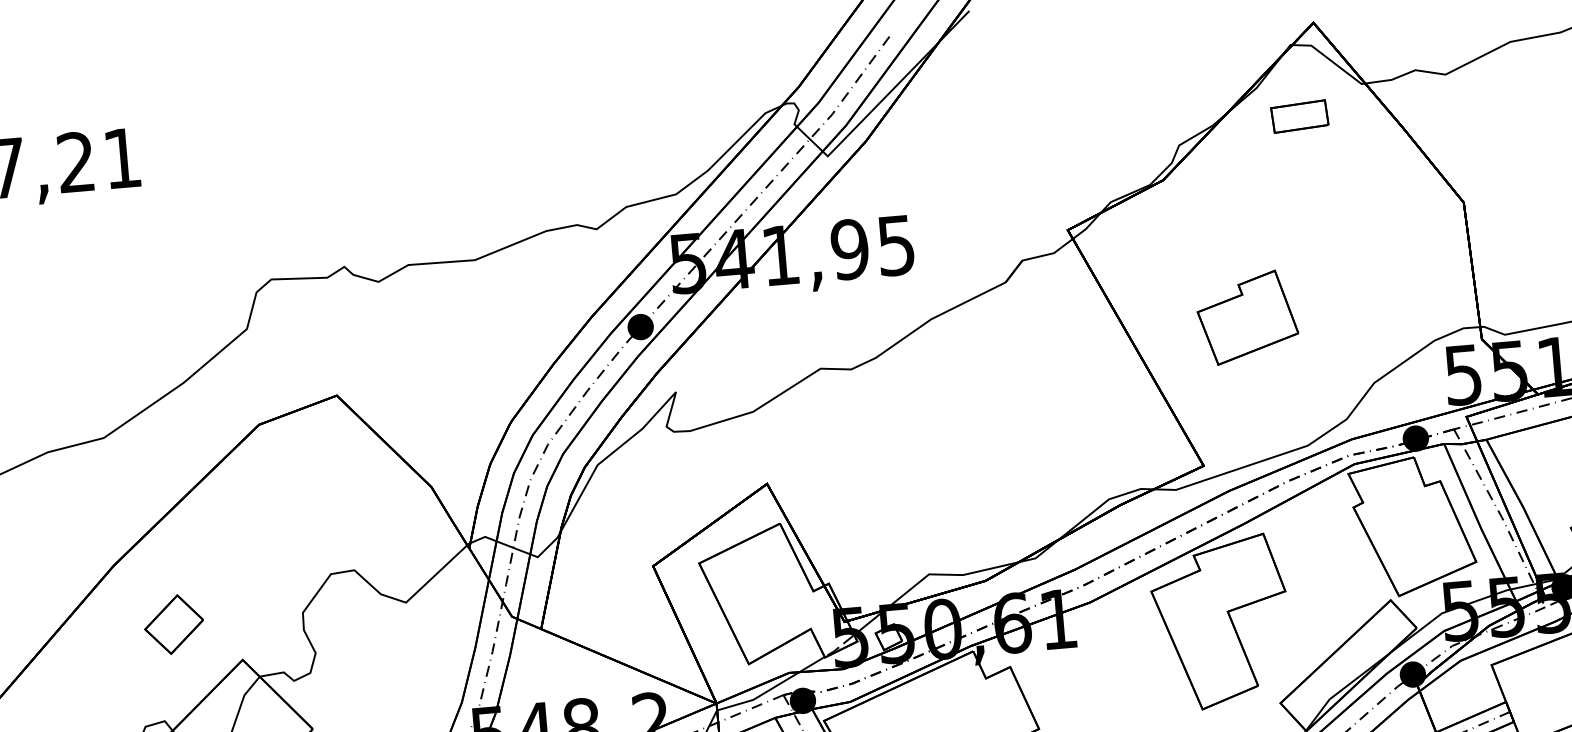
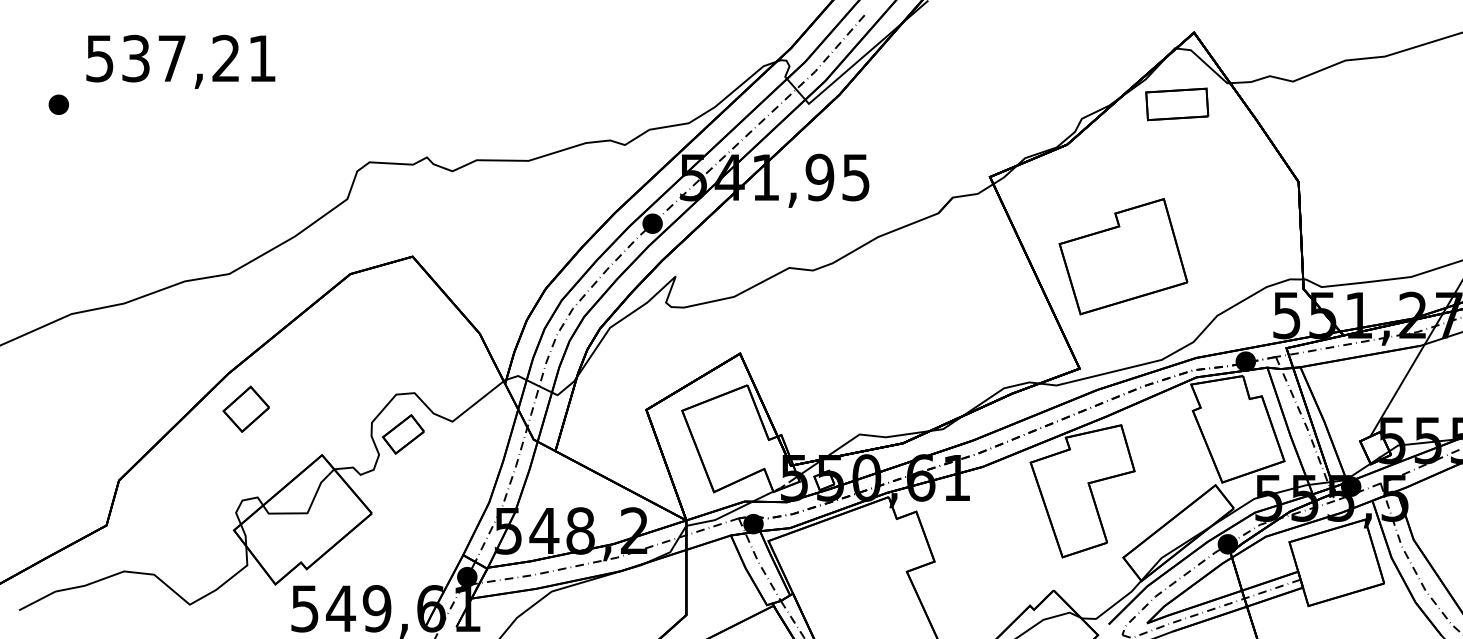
part: (1300, 116) -> (1177, 104), size x1.43
part: (1247, 317) -> (1123, 256), size x1.67
part: (172, 623) -> (245, 408), moved
part: (344, 624) -> (403, 434), added

